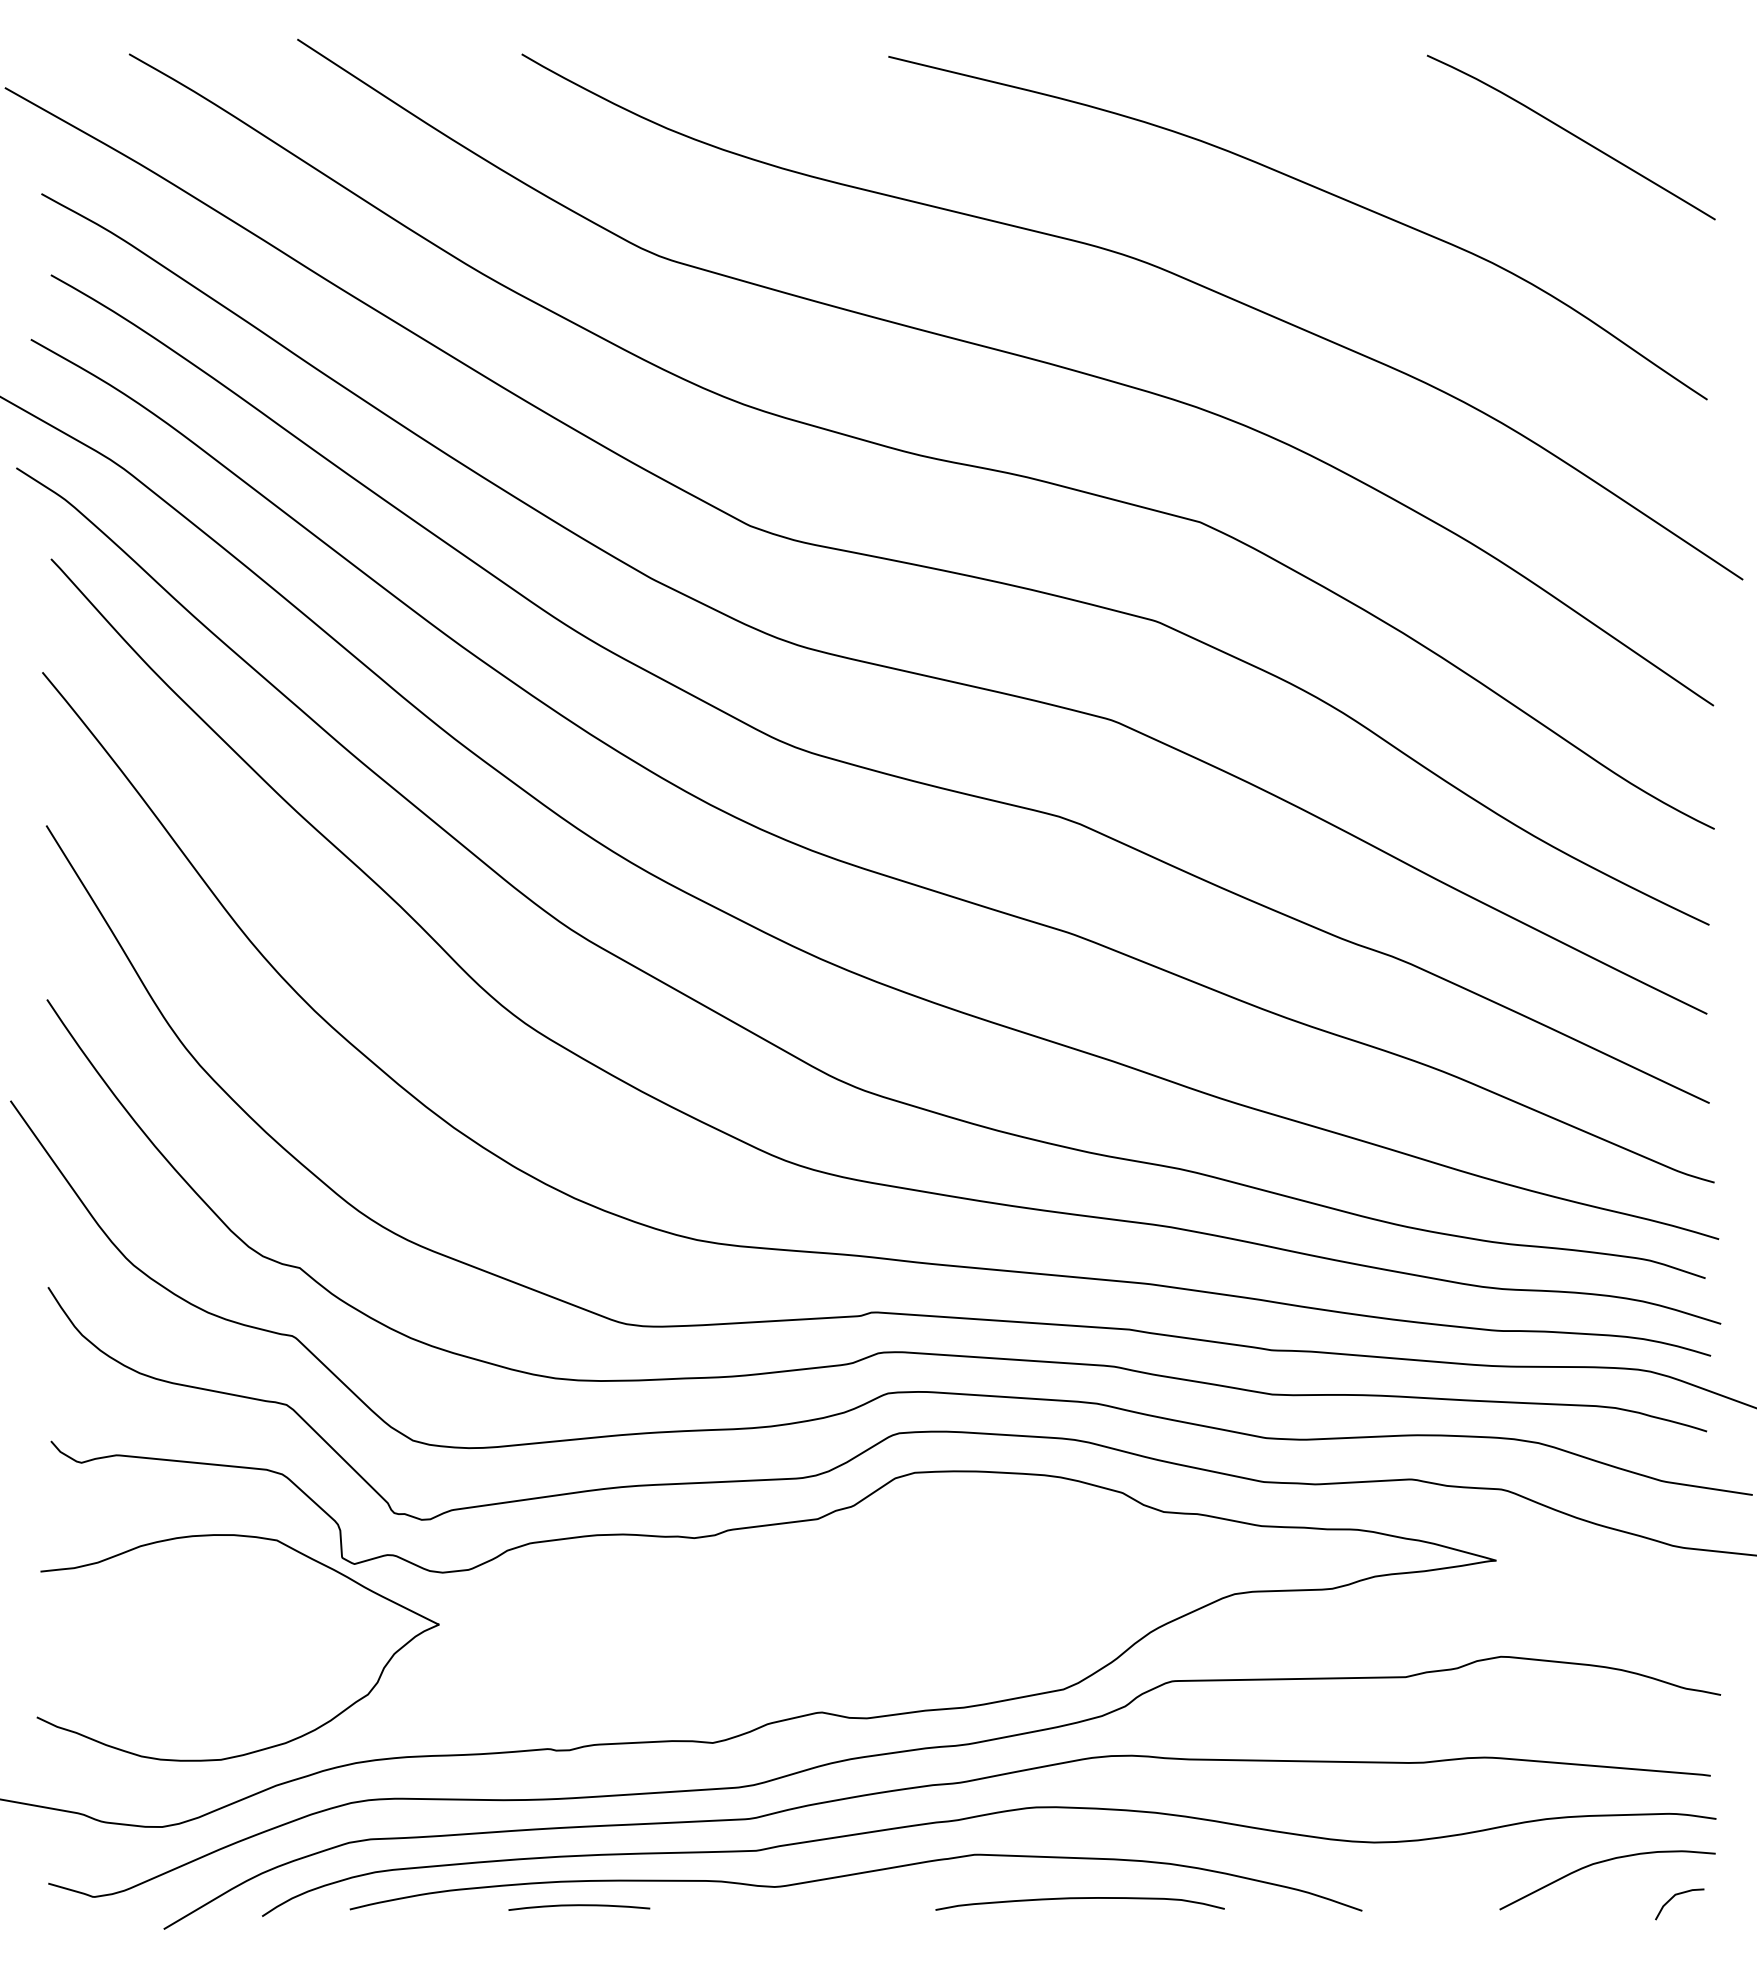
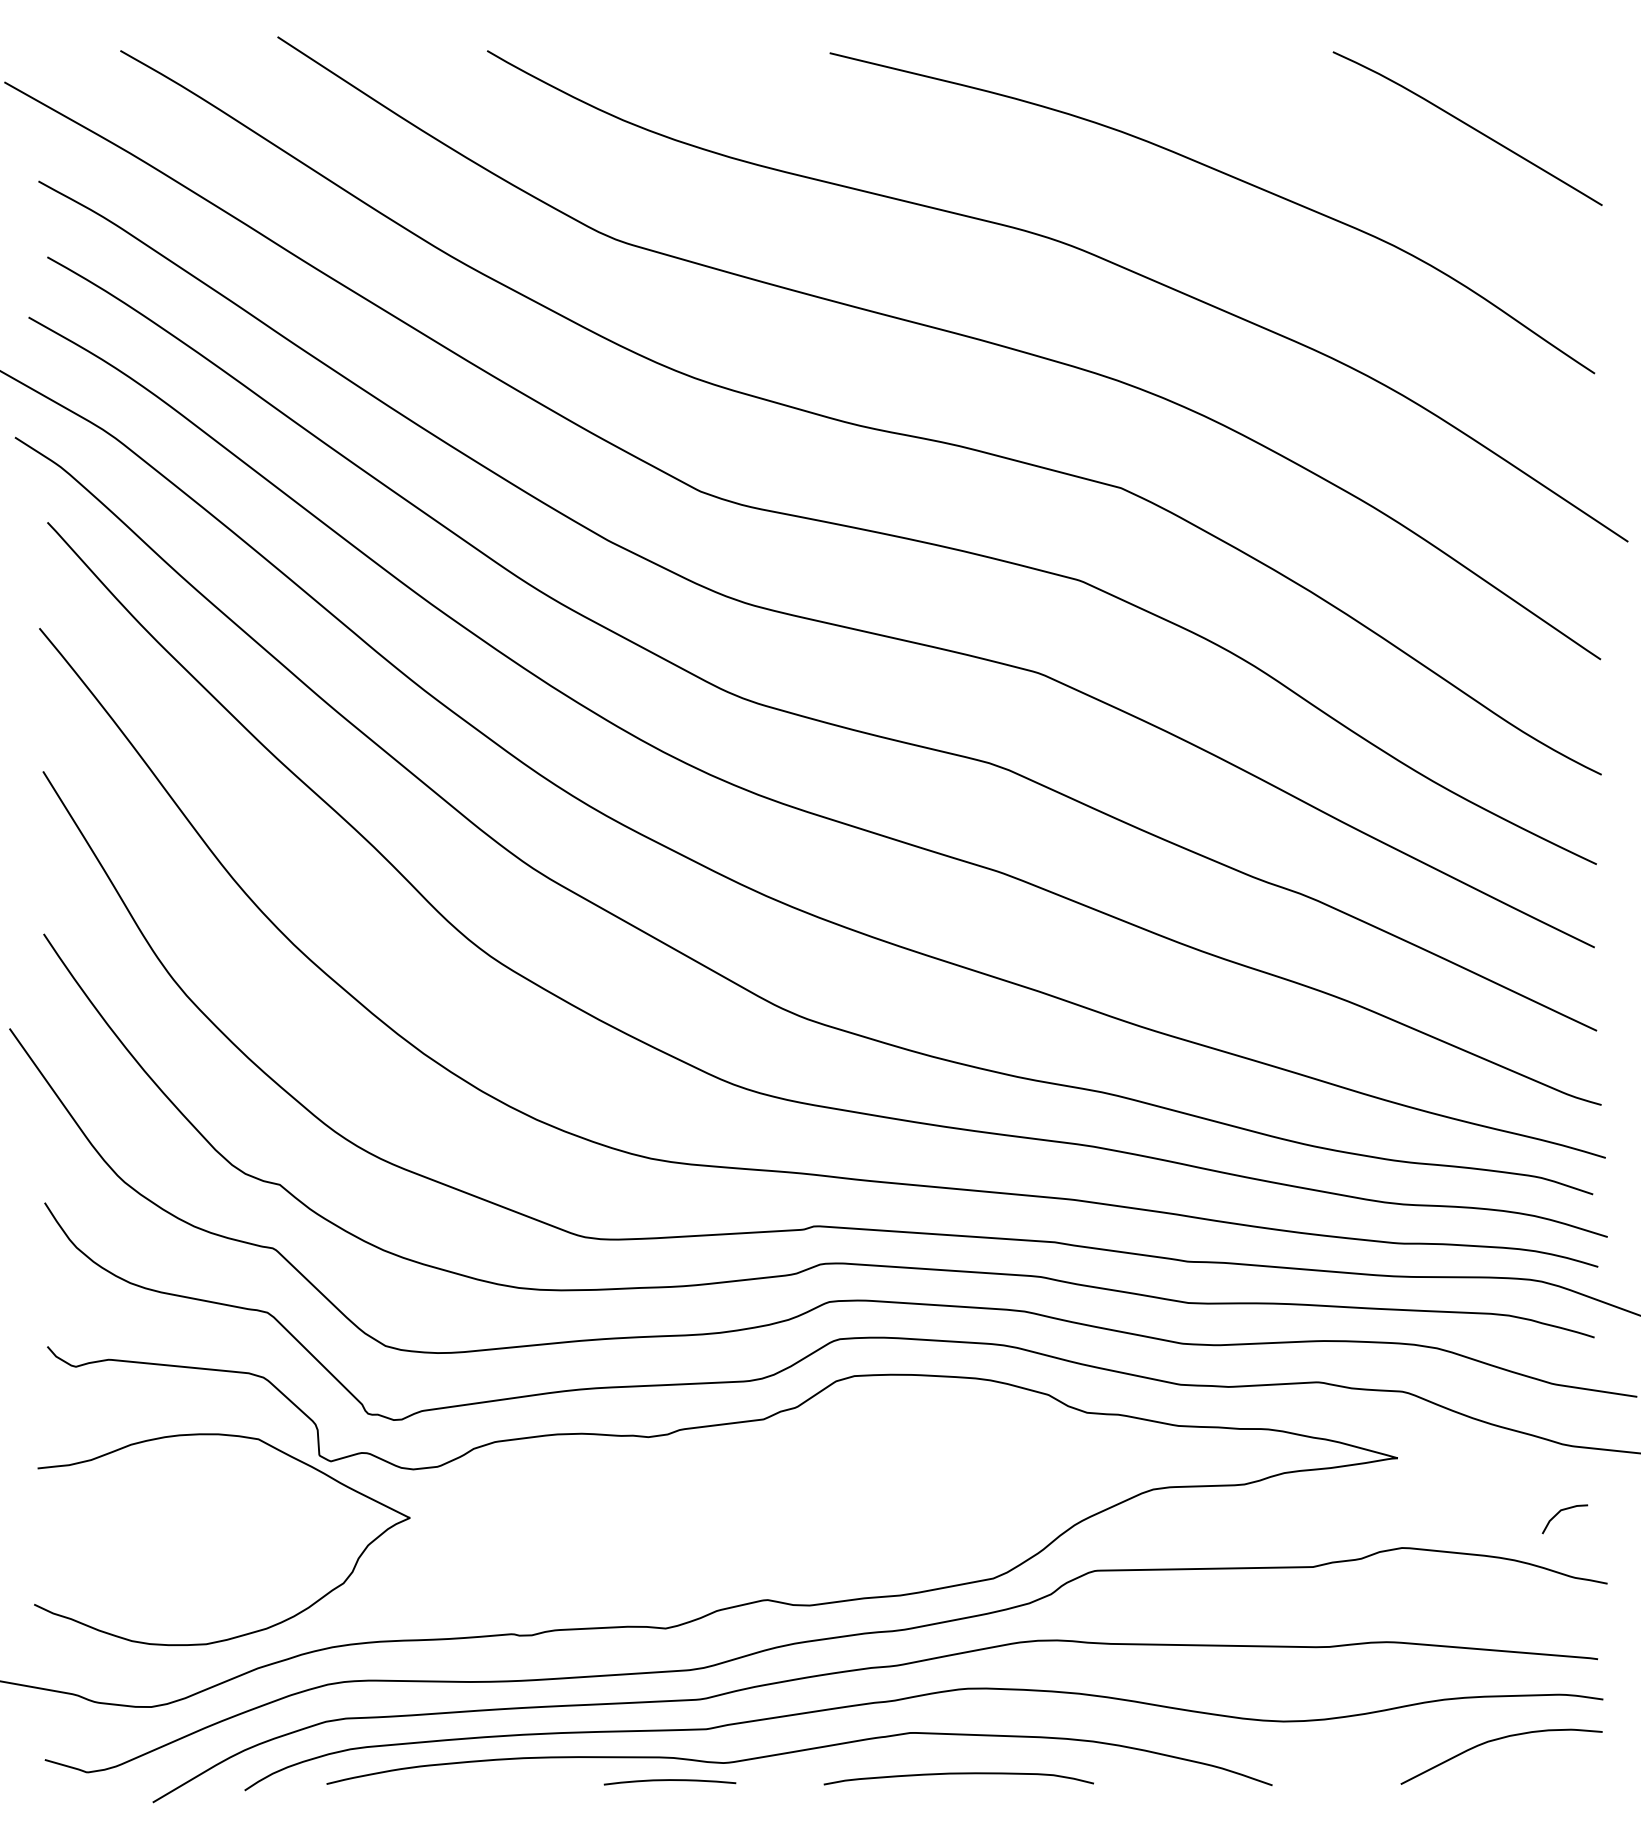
line: (1673, 1898) -> (1559, 1513), moved
curve: (1079, 1899) -> (958, 1774), moved
curve: (578, 1905) -> (669, 1780), moved

